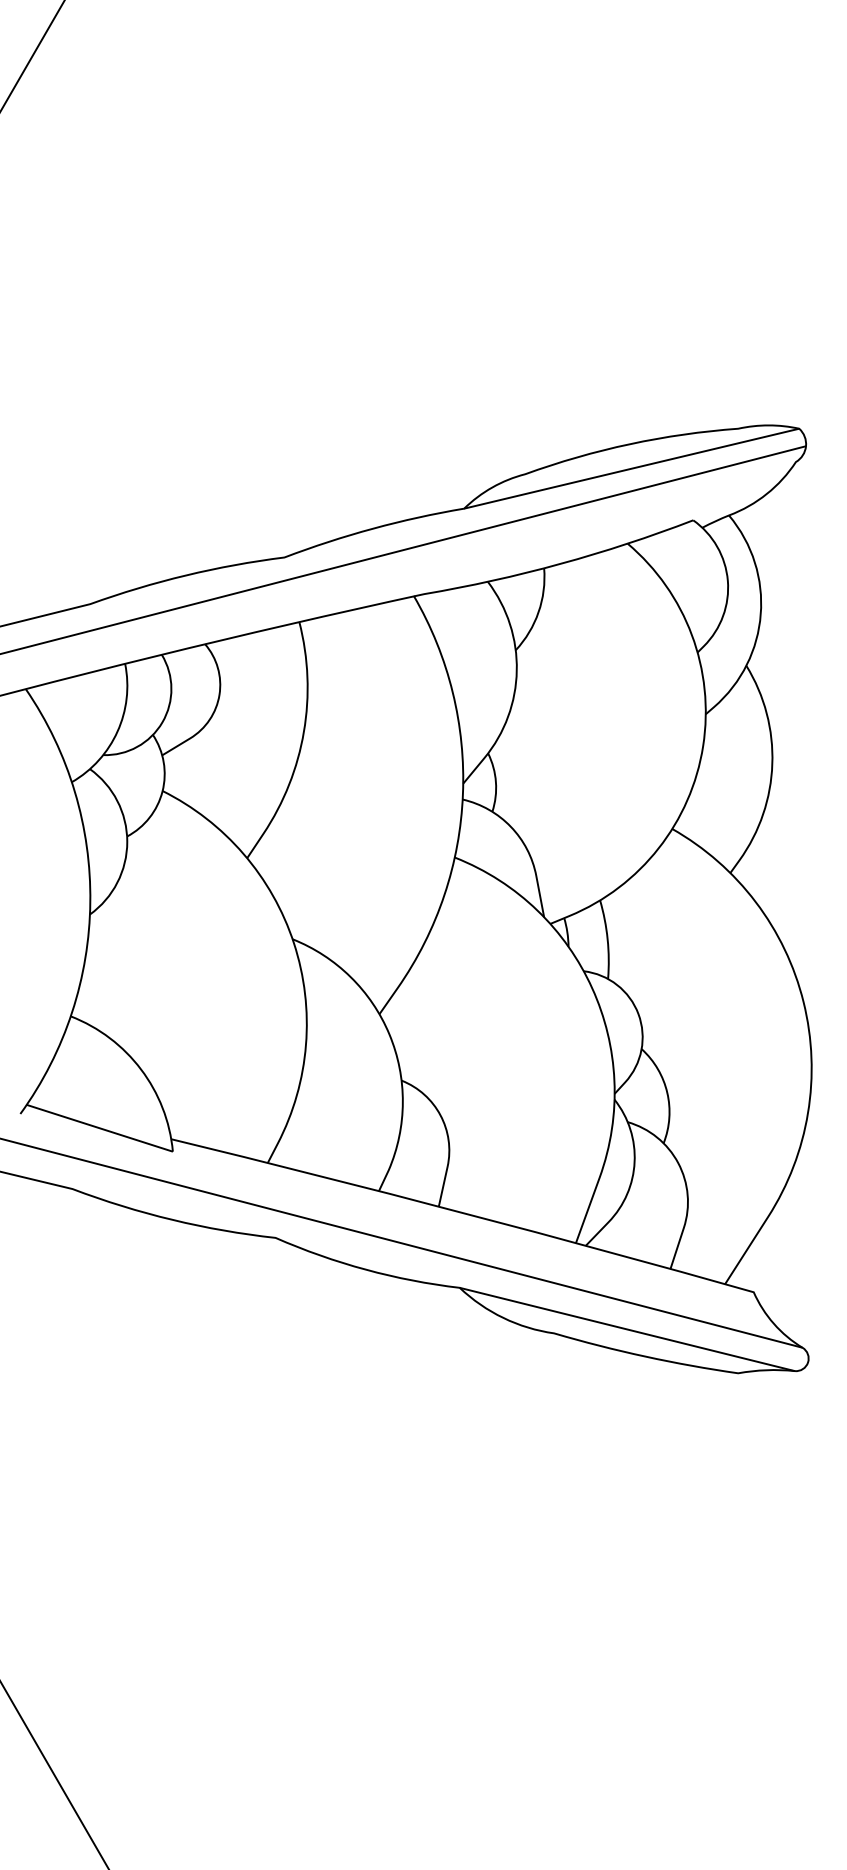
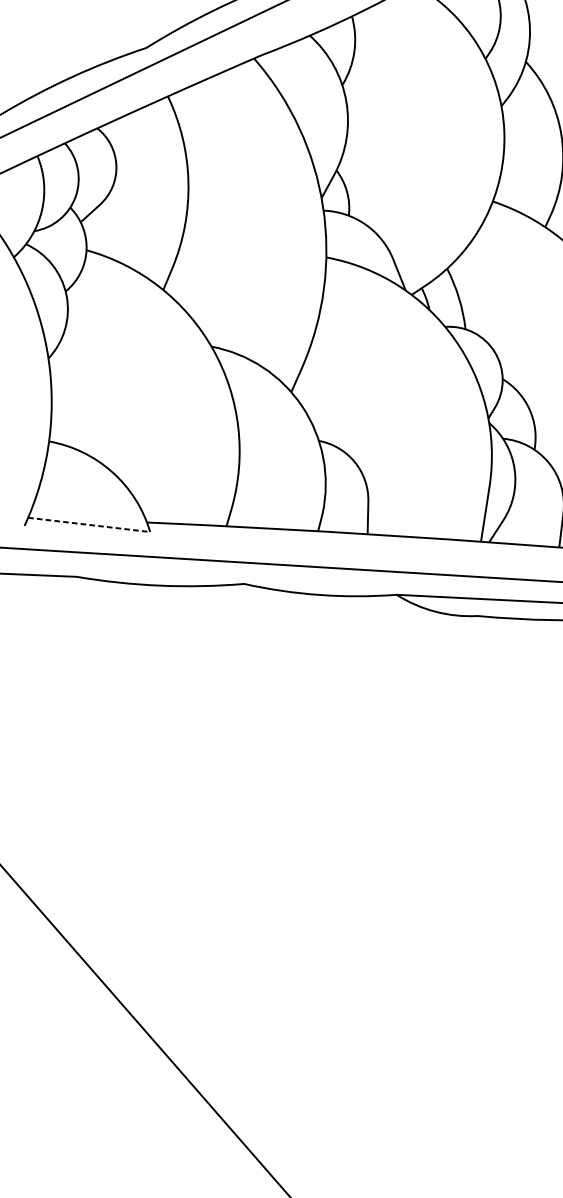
line: (99, 1128) -> (88, 525), solid -> dashed

